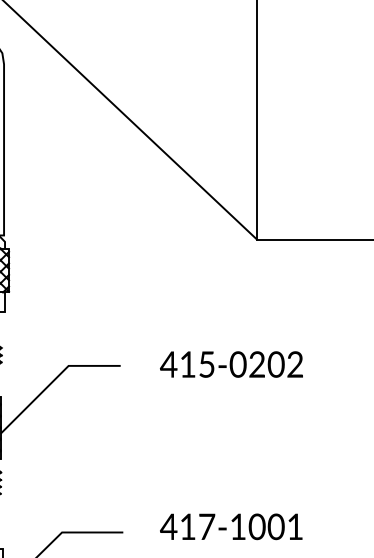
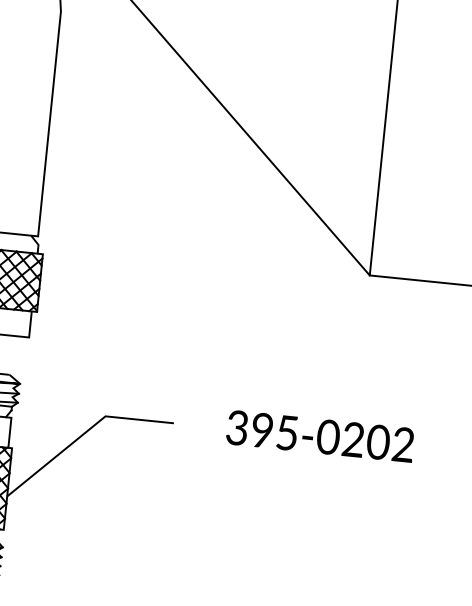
text: (177, 364) -> (248, 429), 415-0202 -> 395-0202

